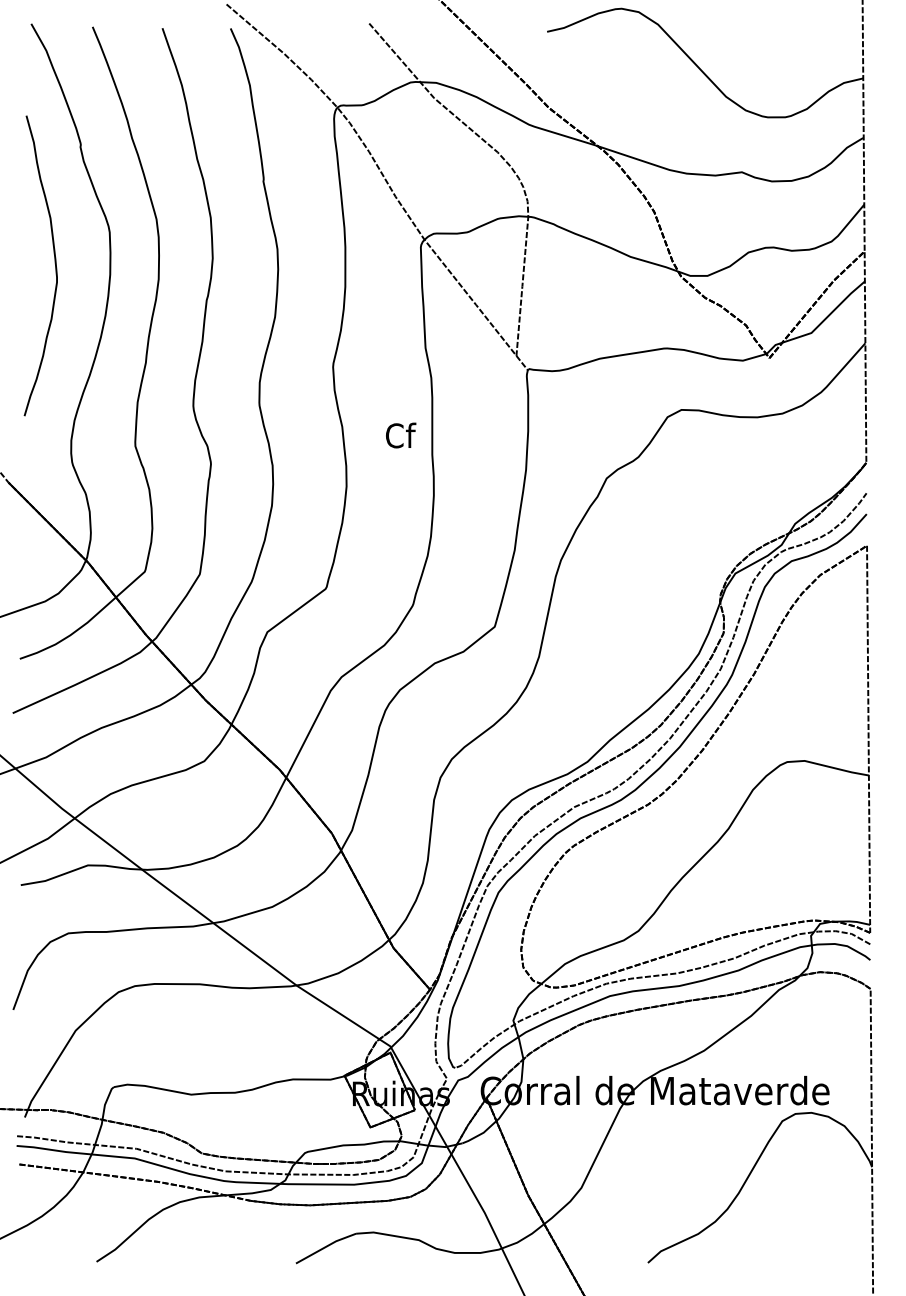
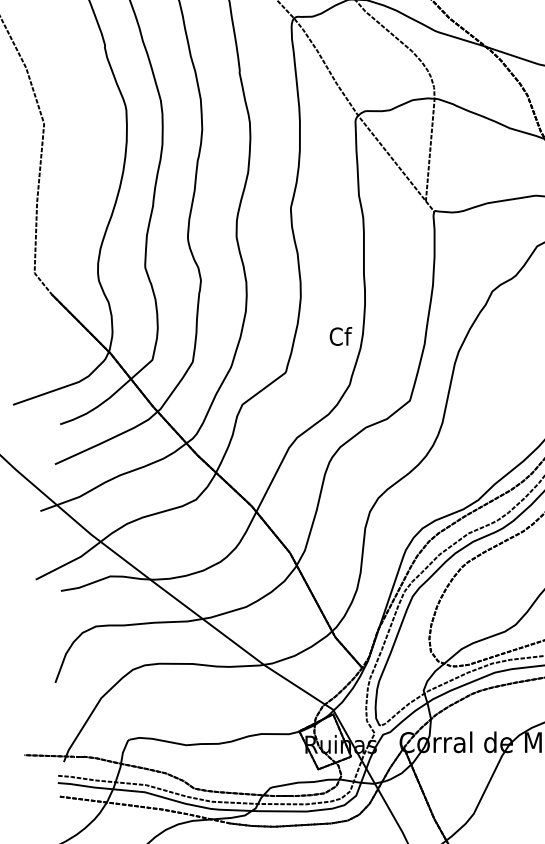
curve: (54, 263) -> (85, 133), removed
text: (401, 435) -> (341, 336), moved

